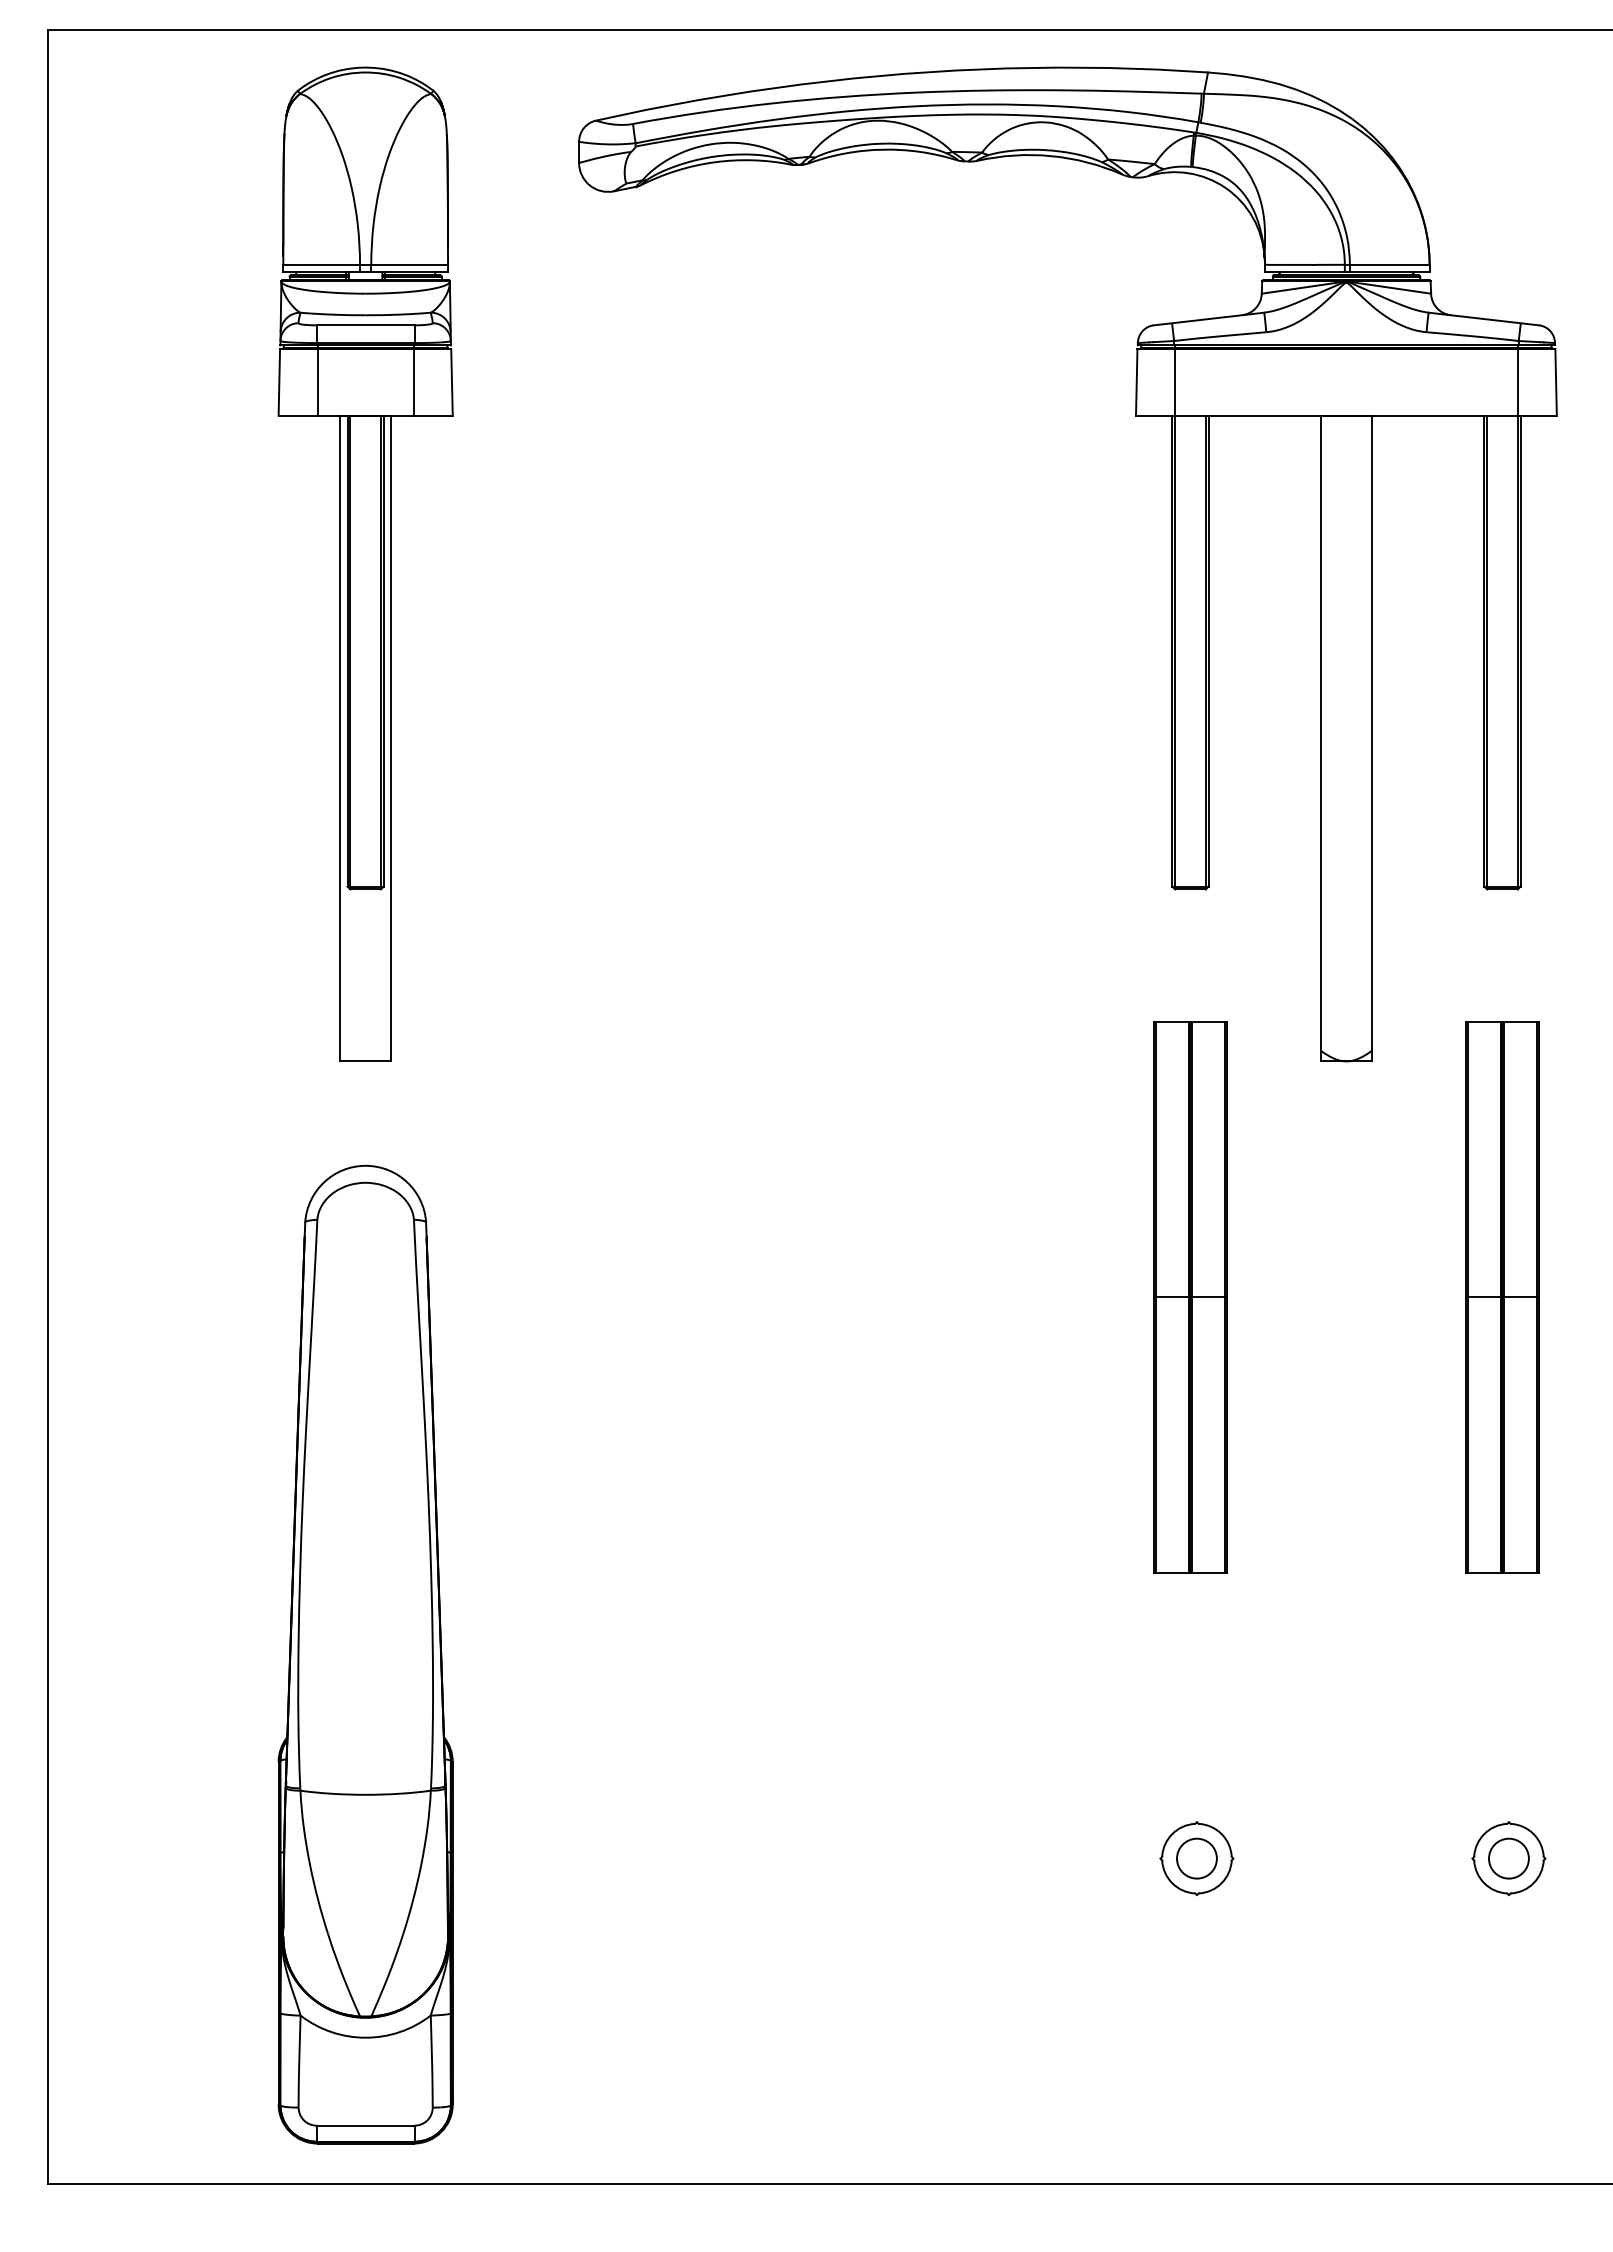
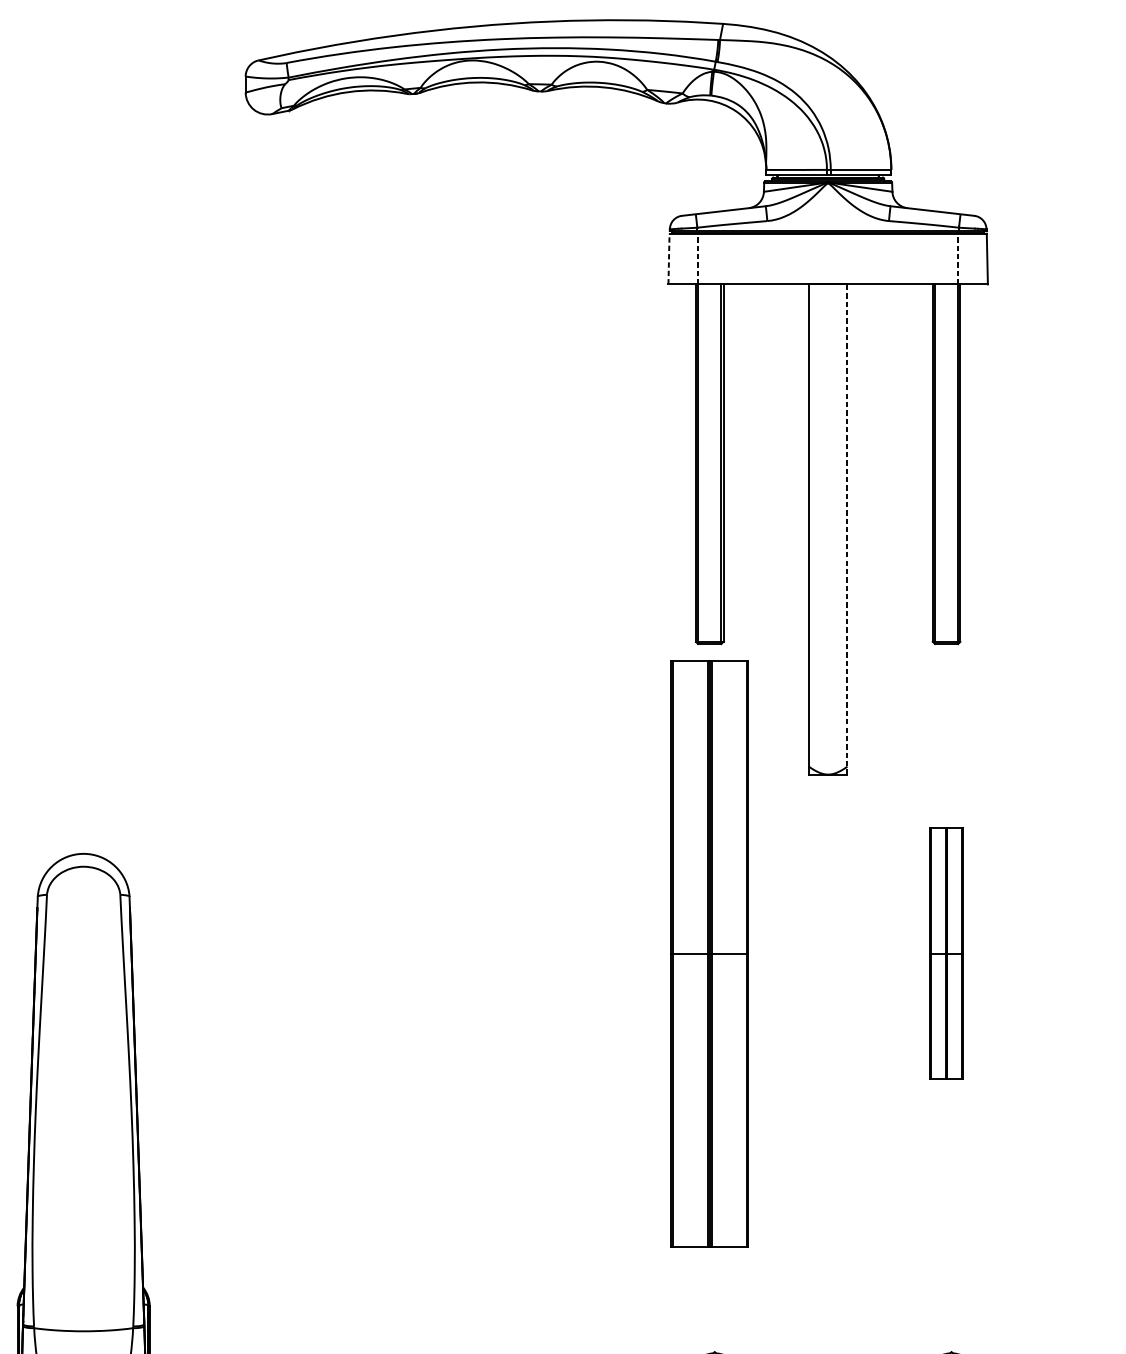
line: (1175, 379) -> (698, 256), solid -> dashed
line: (1517, 379) -> (958, 256), solid -> dashed
line: (1136, 381) -> (668, 258), solid -> dashed
part: (365, 563) -> (83, 396), removed
line: (1371, 738) -> (847, 529), solid -> dashed
part: (1190, 1297) -> (709, 953), size x1.4
part: (1502, 1297) -> (946, 953), size x0.6

